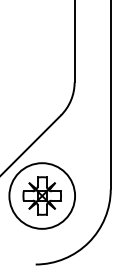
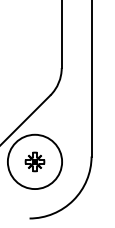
part: (41, 195) -> (34, 161), size x0.6

